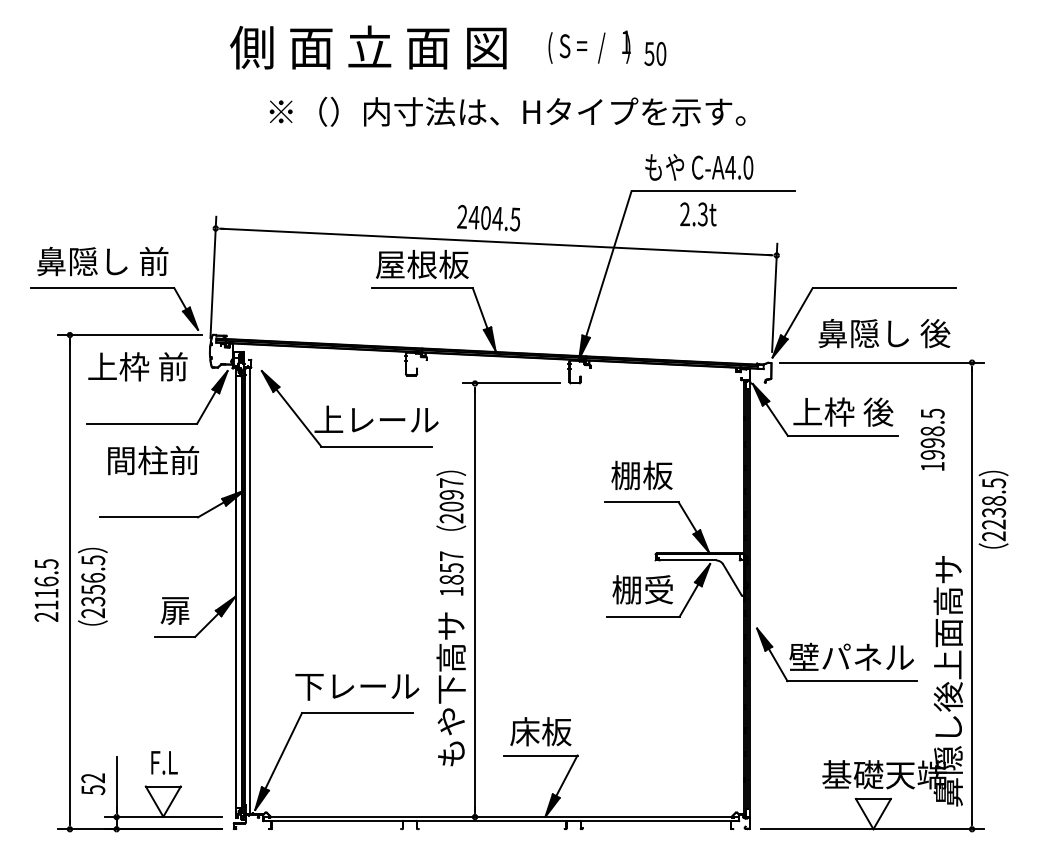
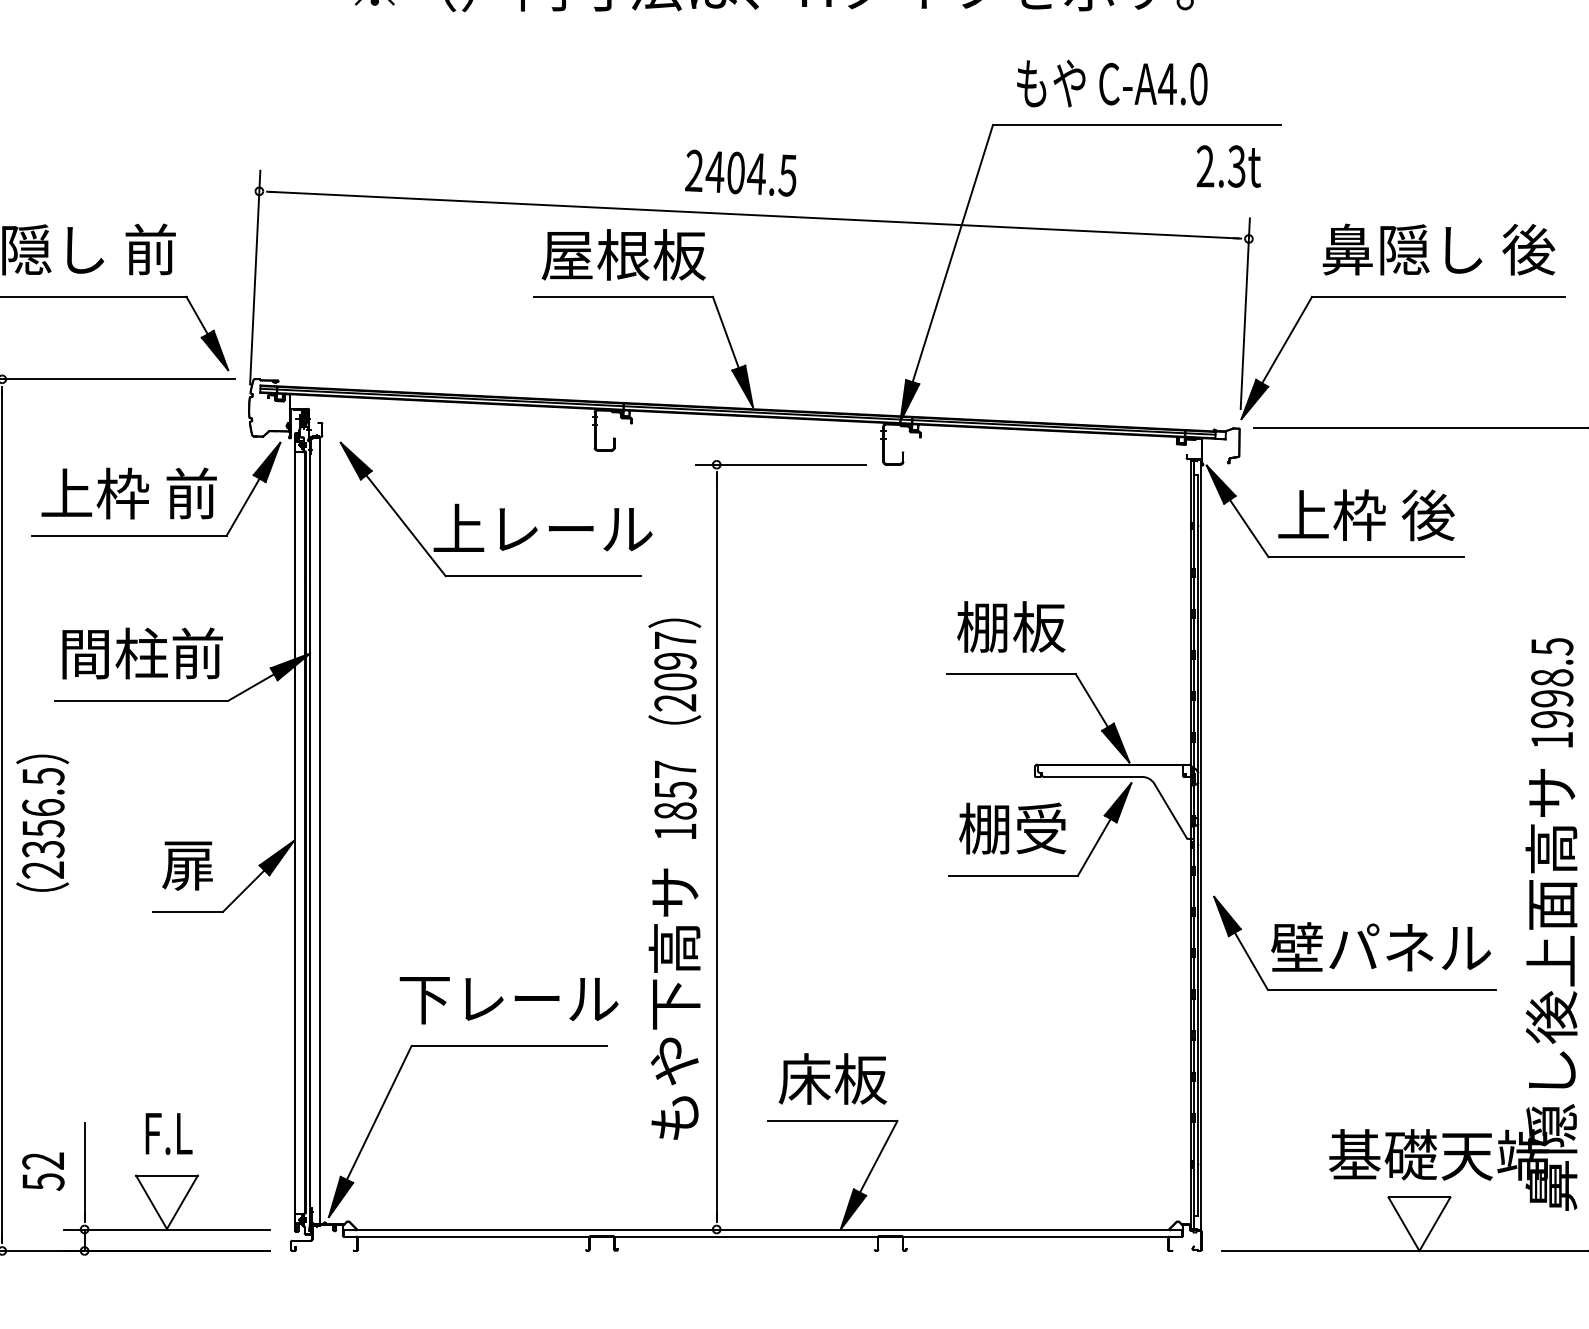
text: (698, 214) -> (1229, 166), moved
text: (884, 333) -> (1438, 249), moved
text: (137, 366) -> (128, 492), moved
text: (932, 439) -> (1551, 692), moved
text: (153, 460) -> (142, 653), moved

